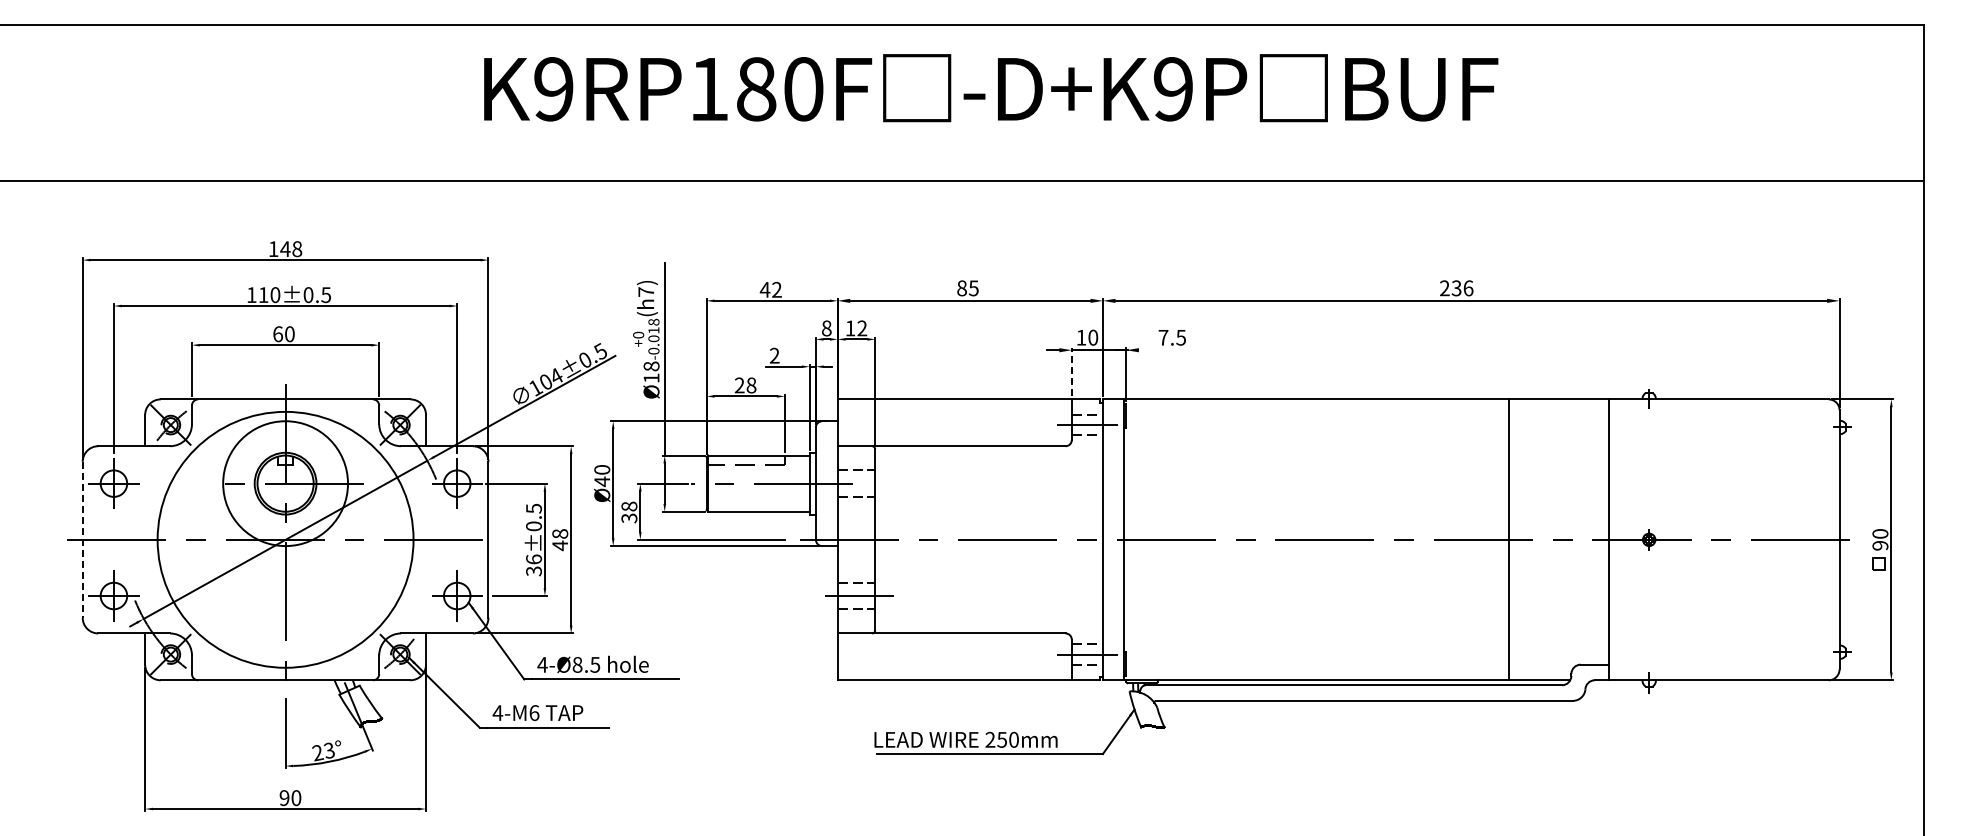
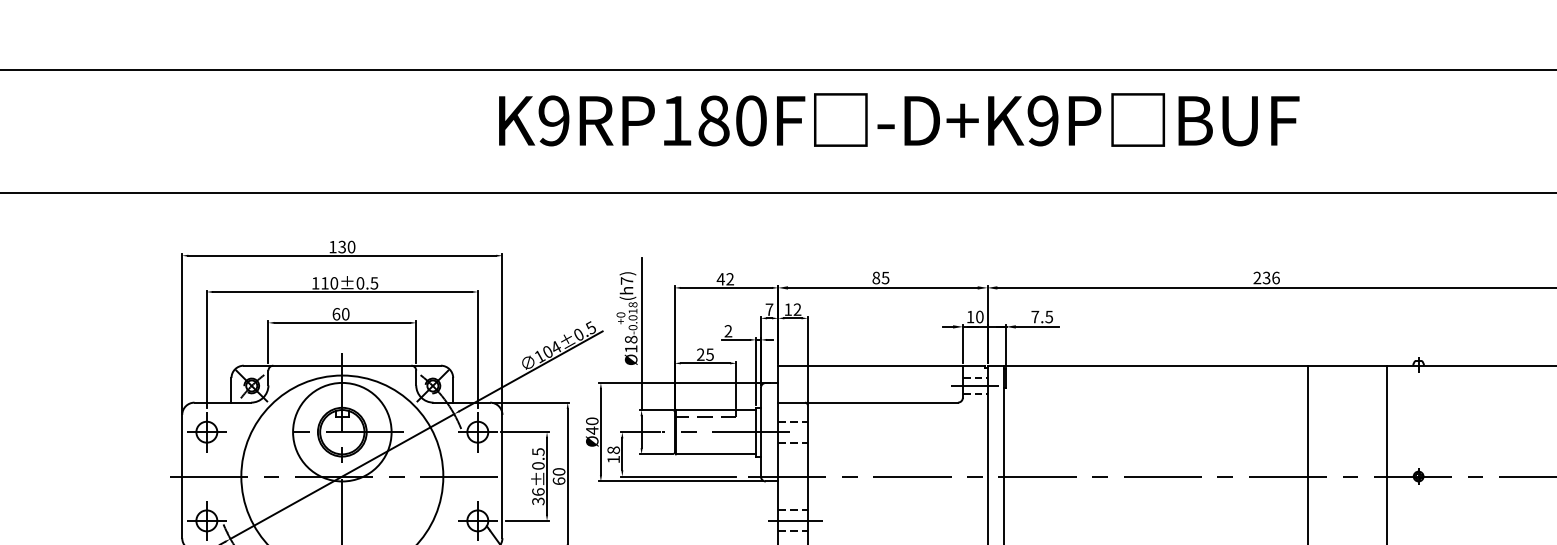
text: (291, 249) -> (347, 247), 148 -> 130
text: (826, 328) -> (769, 309), 8 -> 7
line: (1165, 350) -> (1036, 327), added
line: (1071, 372) -> (962, 344), dashed -> solid
text: (751, 385) -> (710, 354), 28 -> 25
text: (629, 518) -> (613, 459), 38 -> 18
line: (82, 540) -> (182, 477), dashed -> solid
text: (560, 540) -> (559, 477), 48 -> 60

